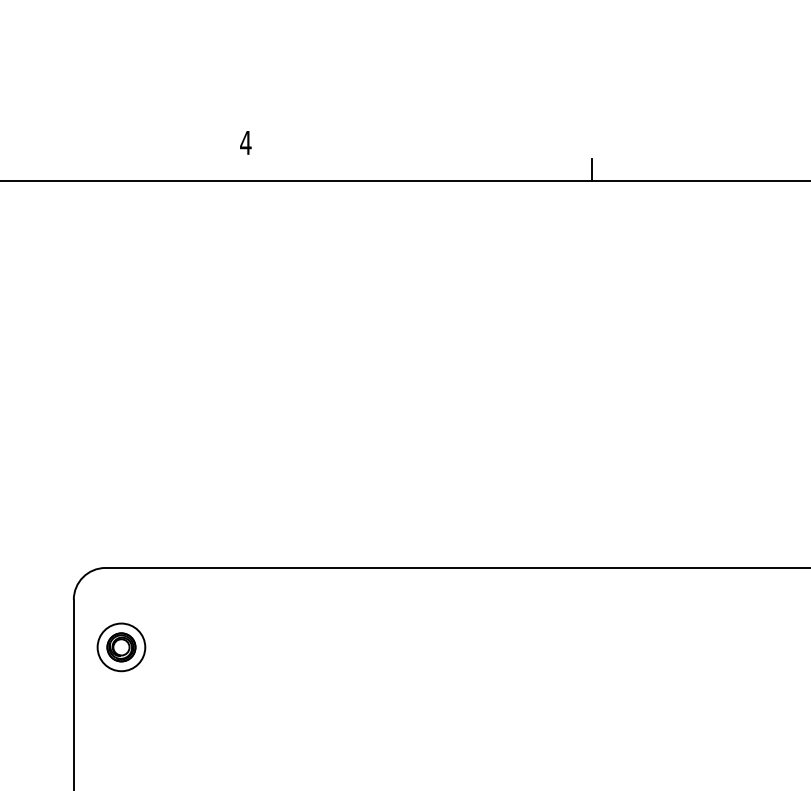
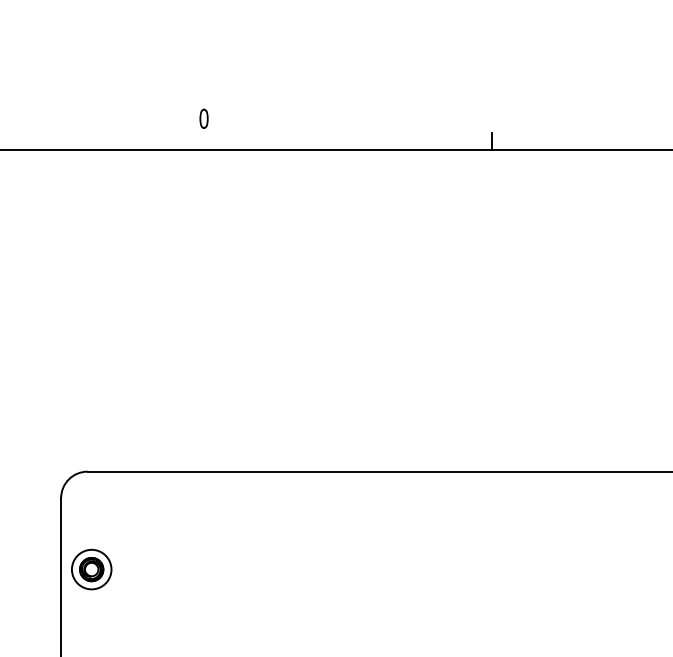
text: (245, 142) -> (203, 118), 4 -> 0
part: (121, 647) -> (91, 569), moved

